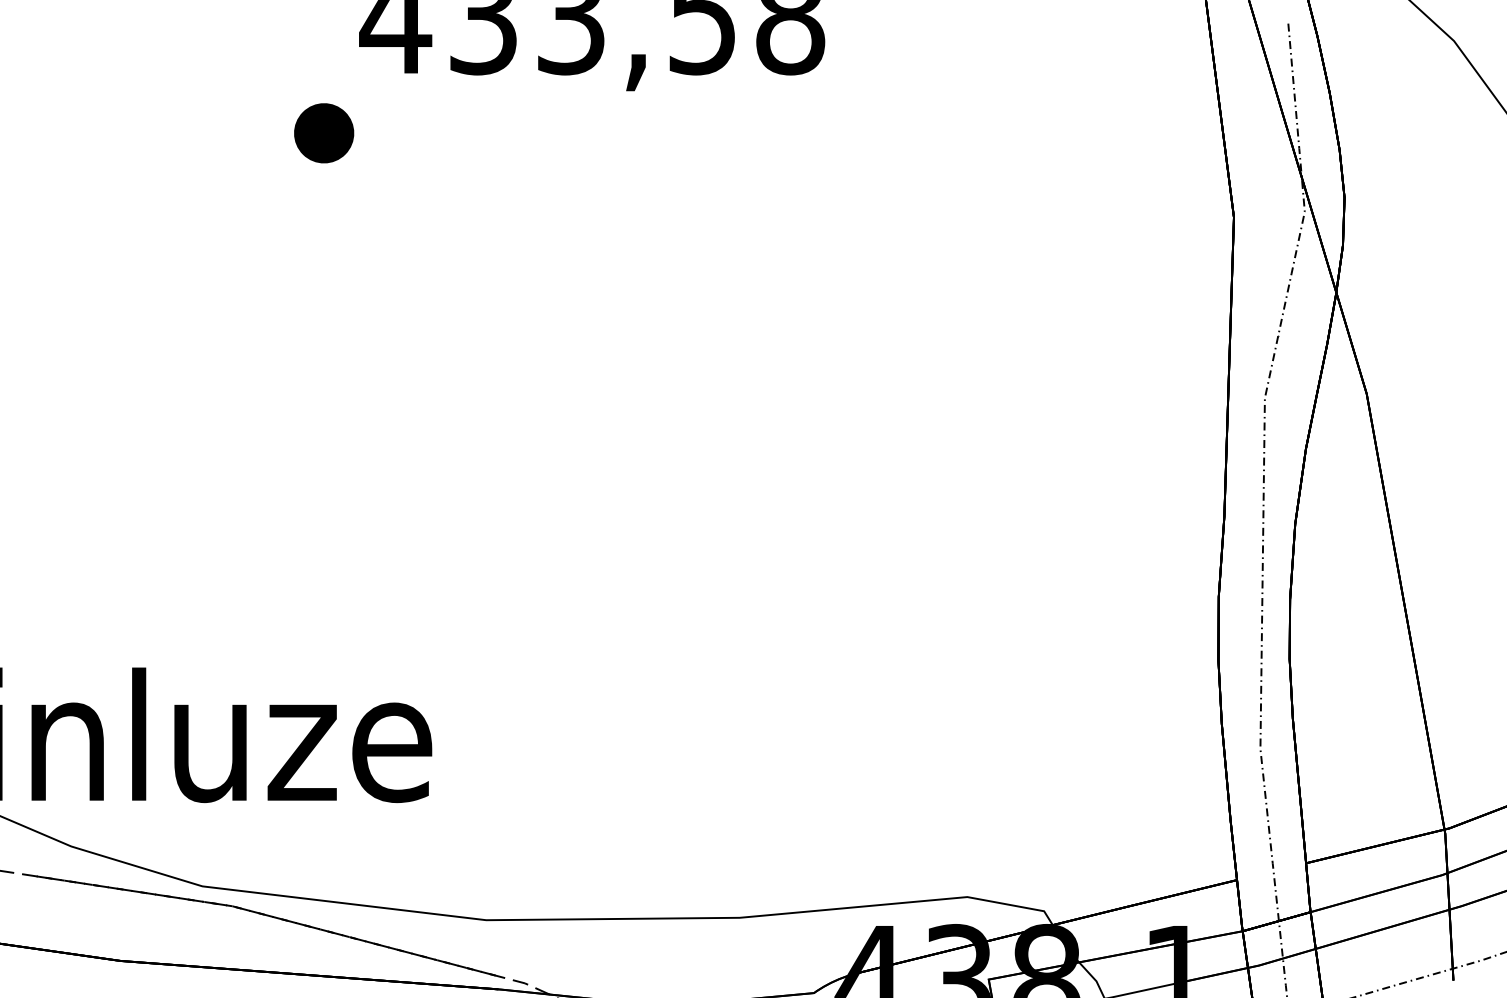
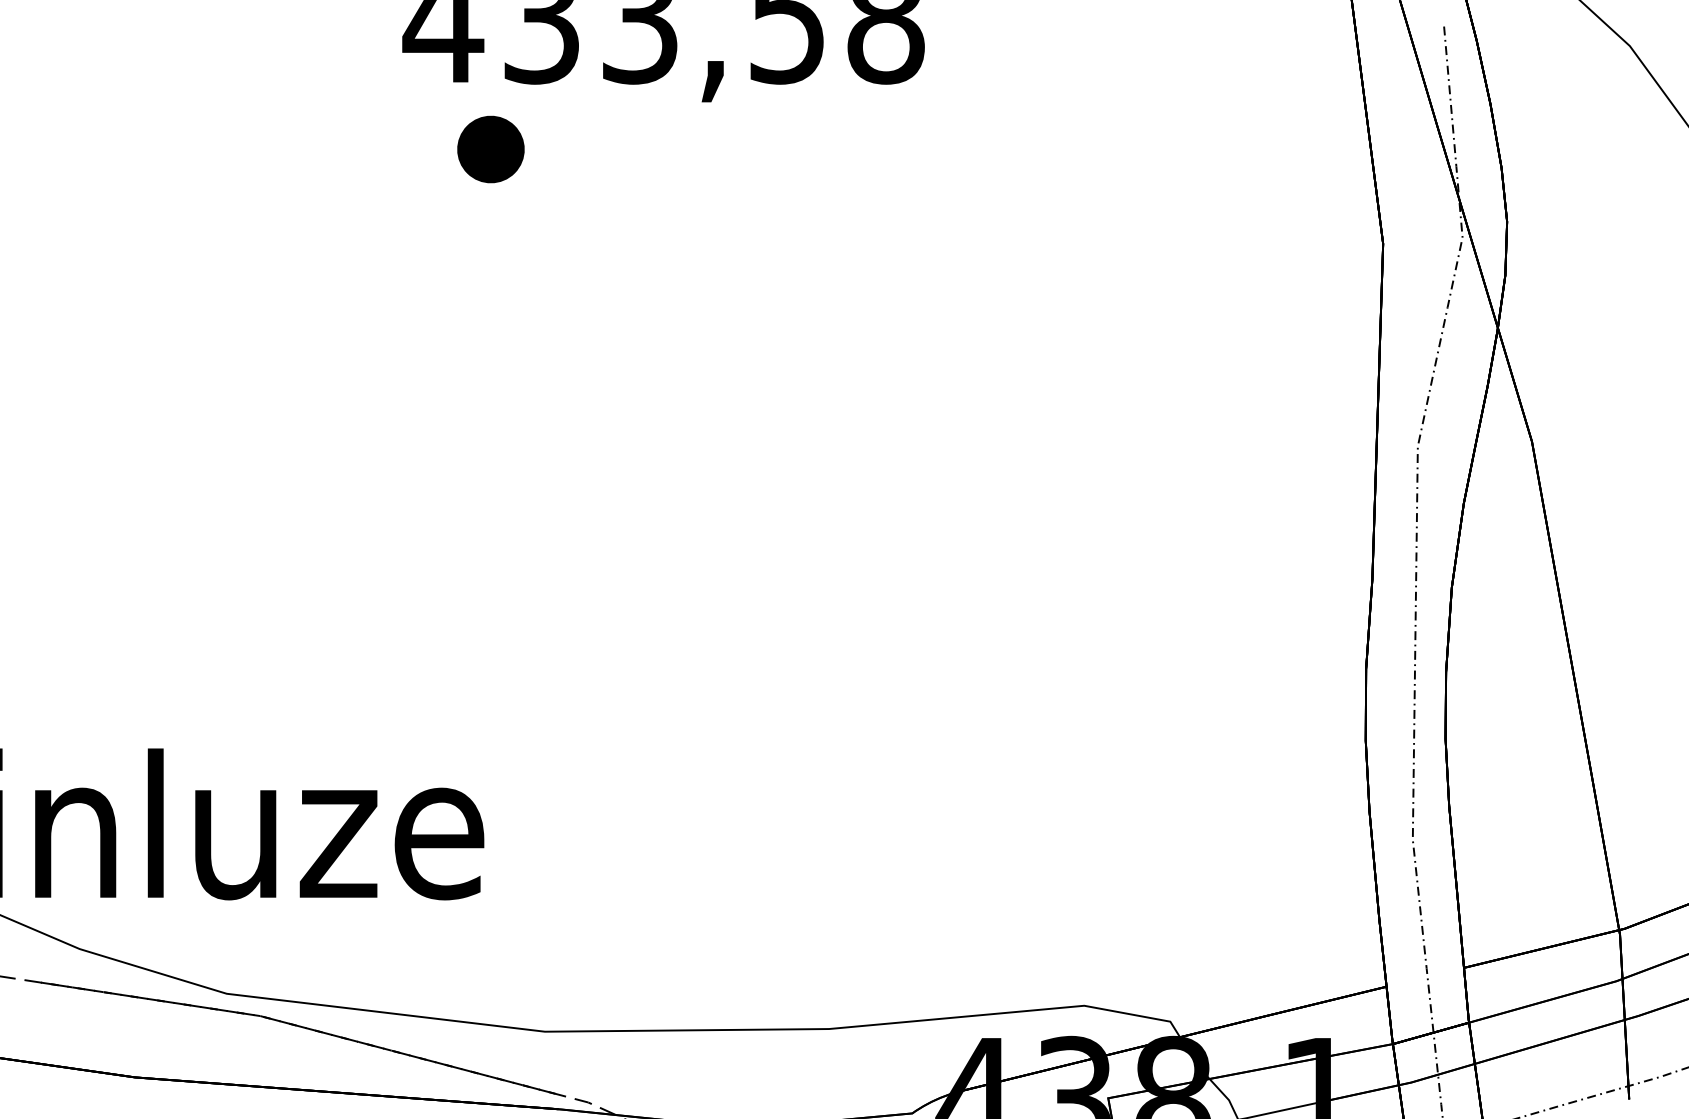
part: (324, 133) -> (491, 149), moved

